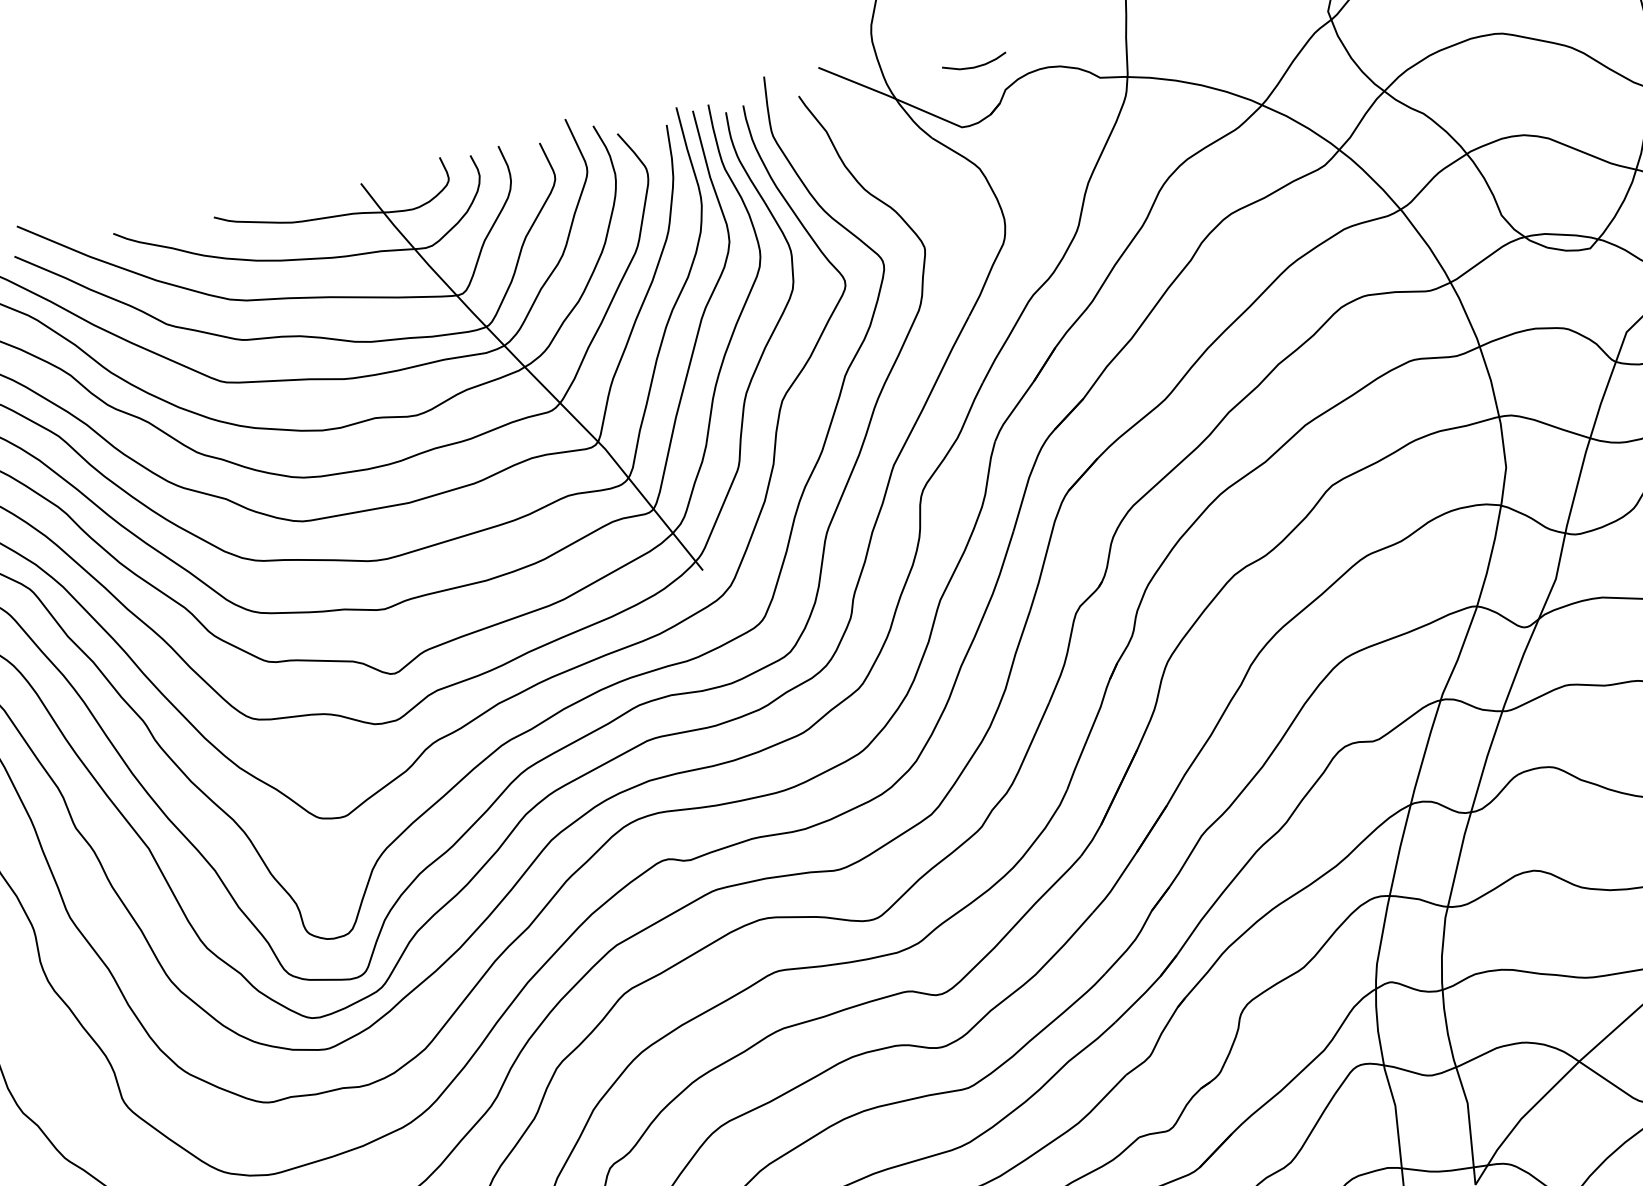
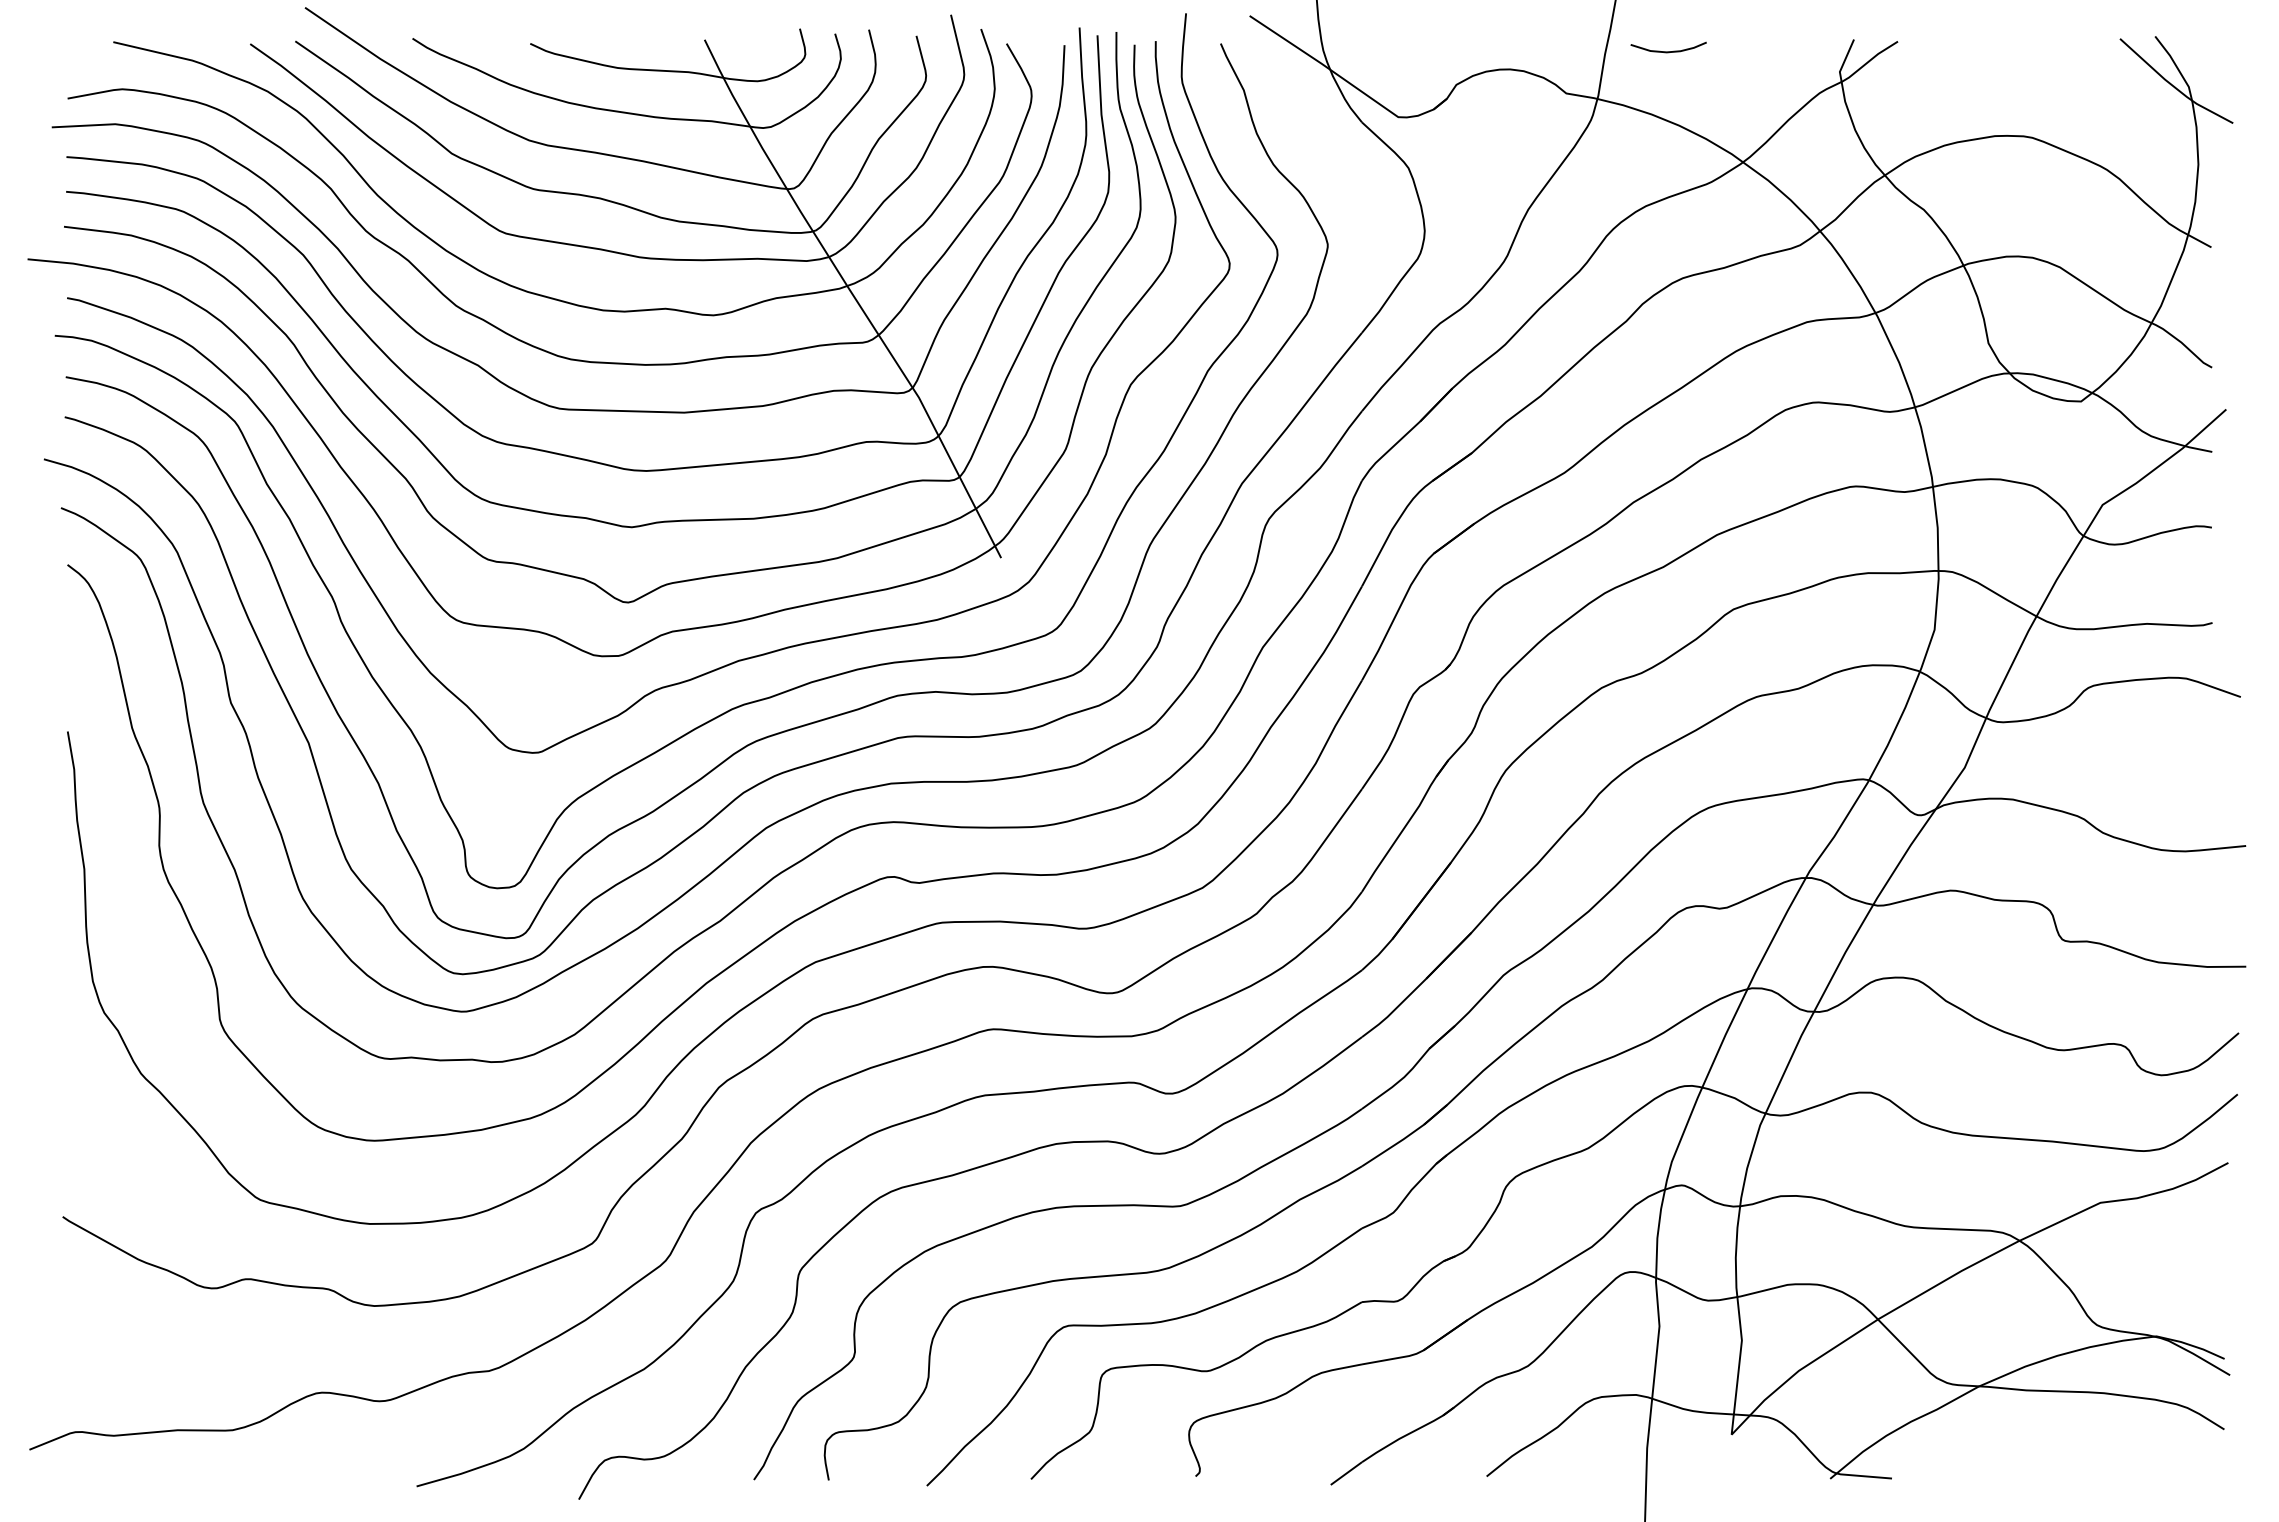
curve: (975, 66) -> (1668, 51), moved

